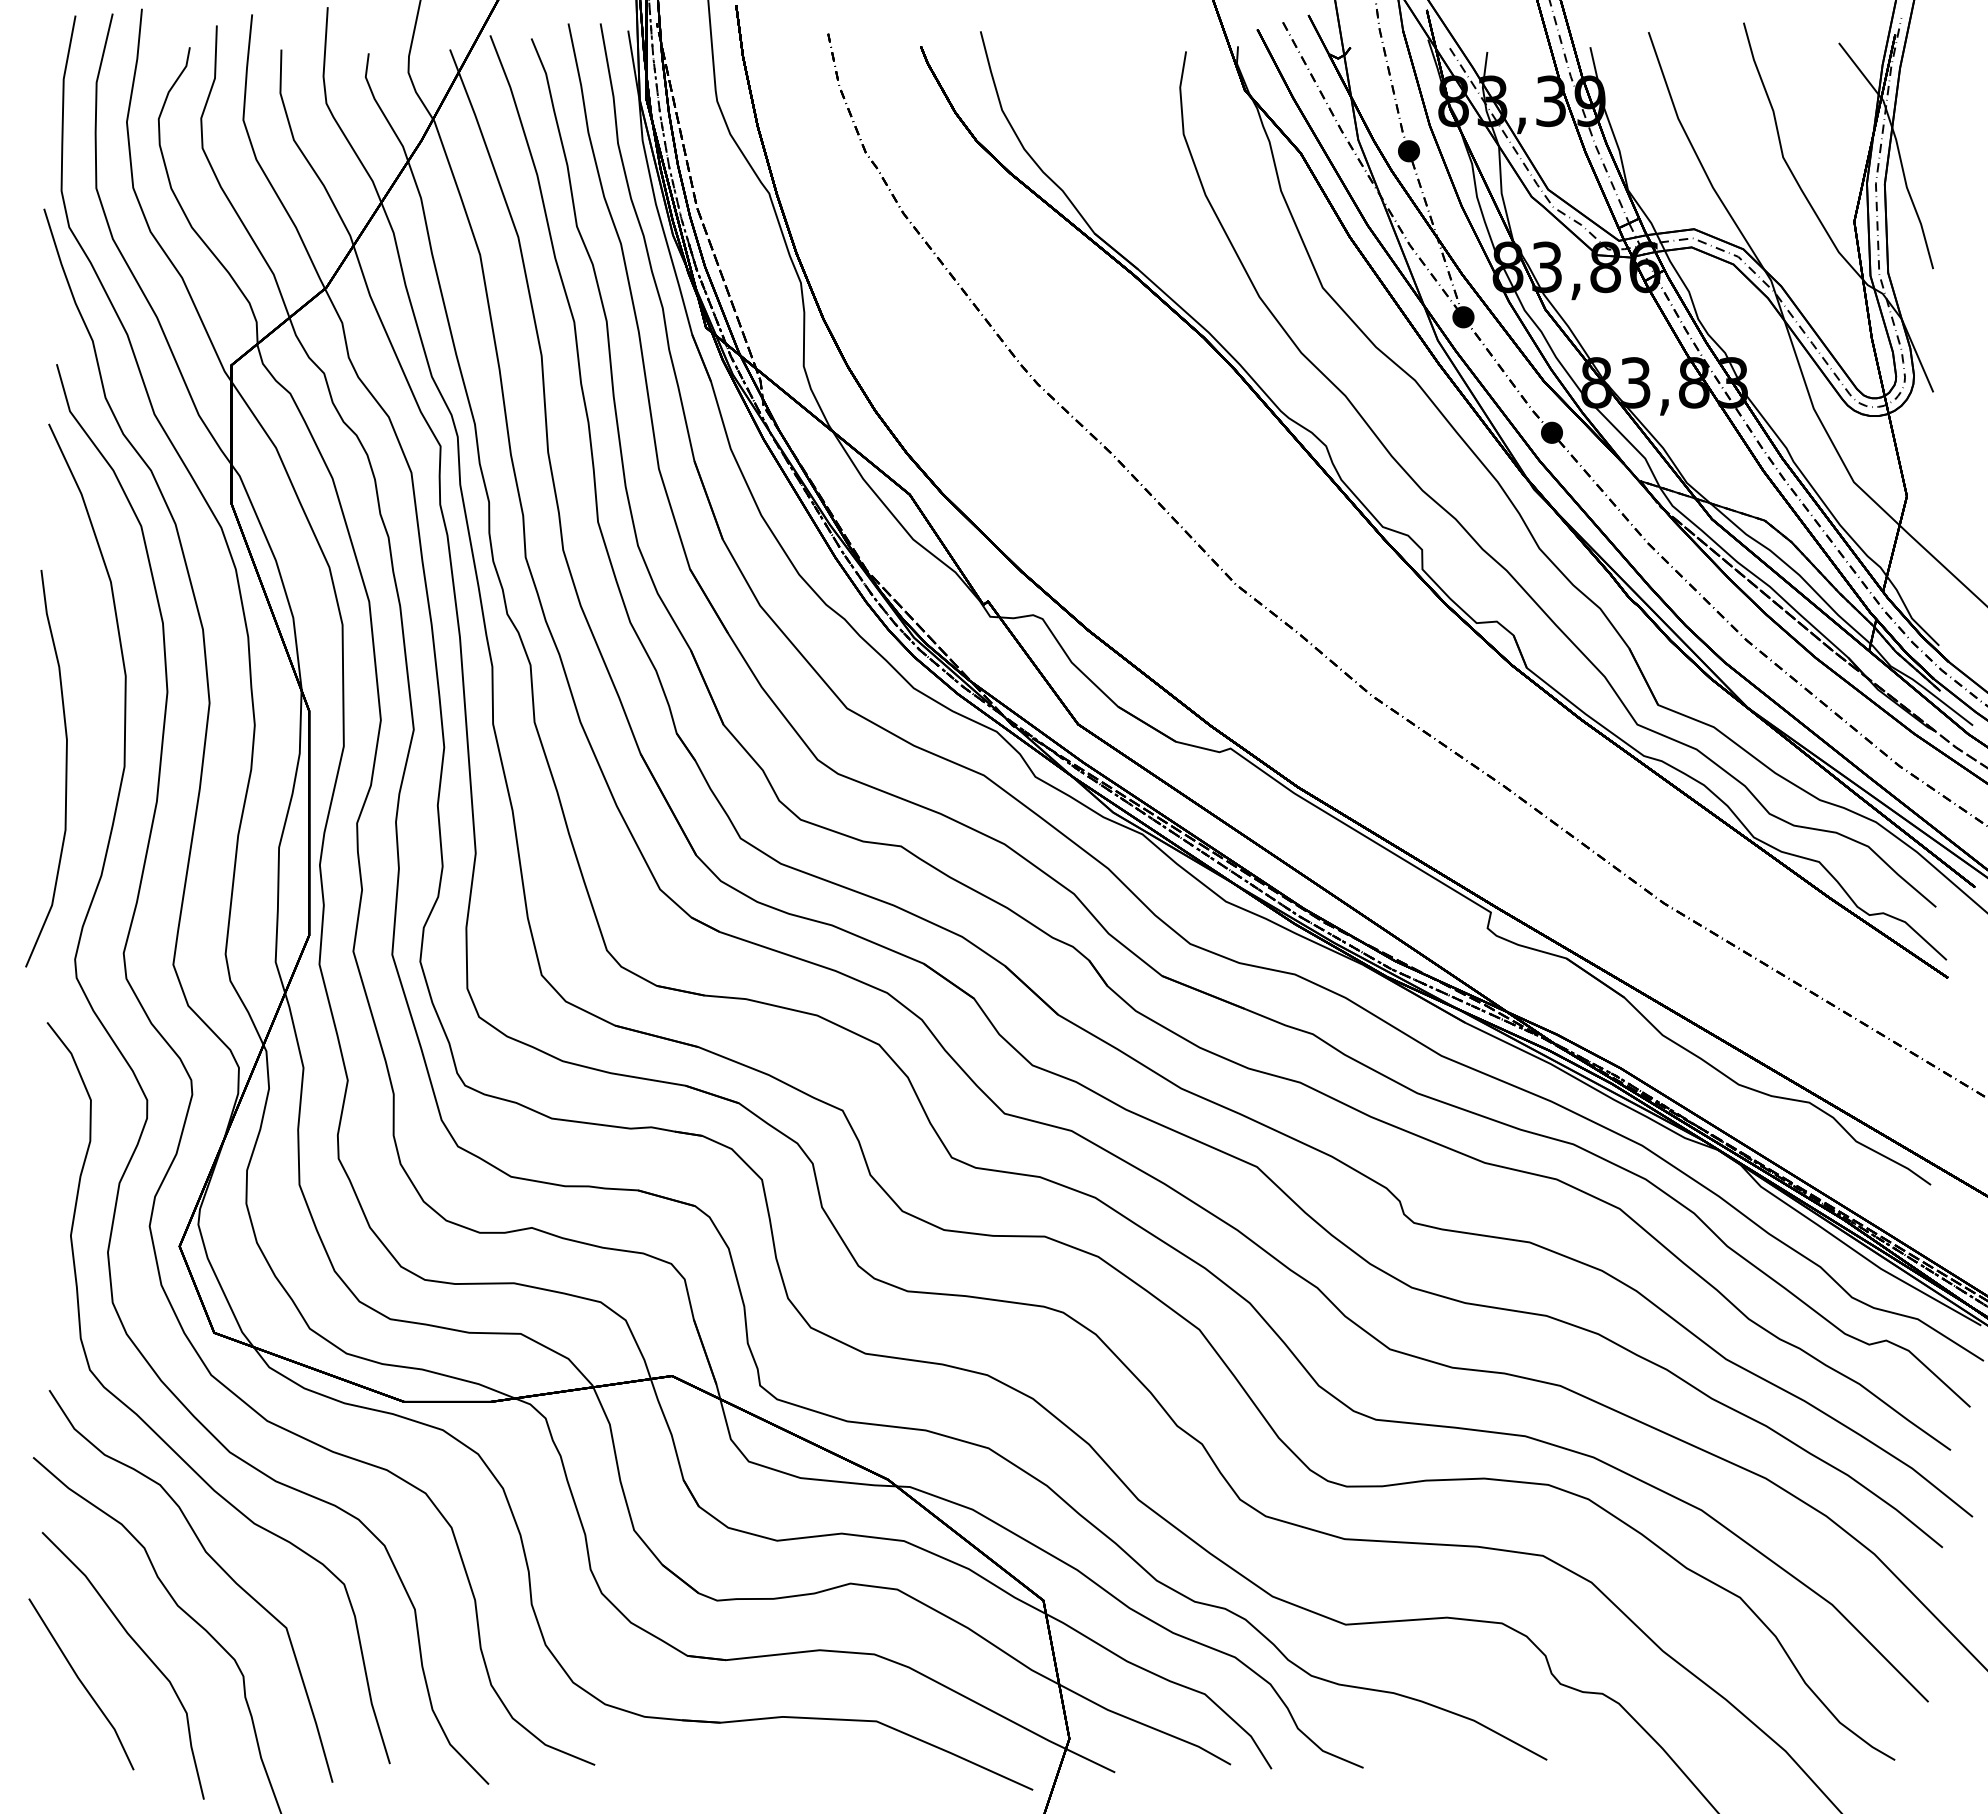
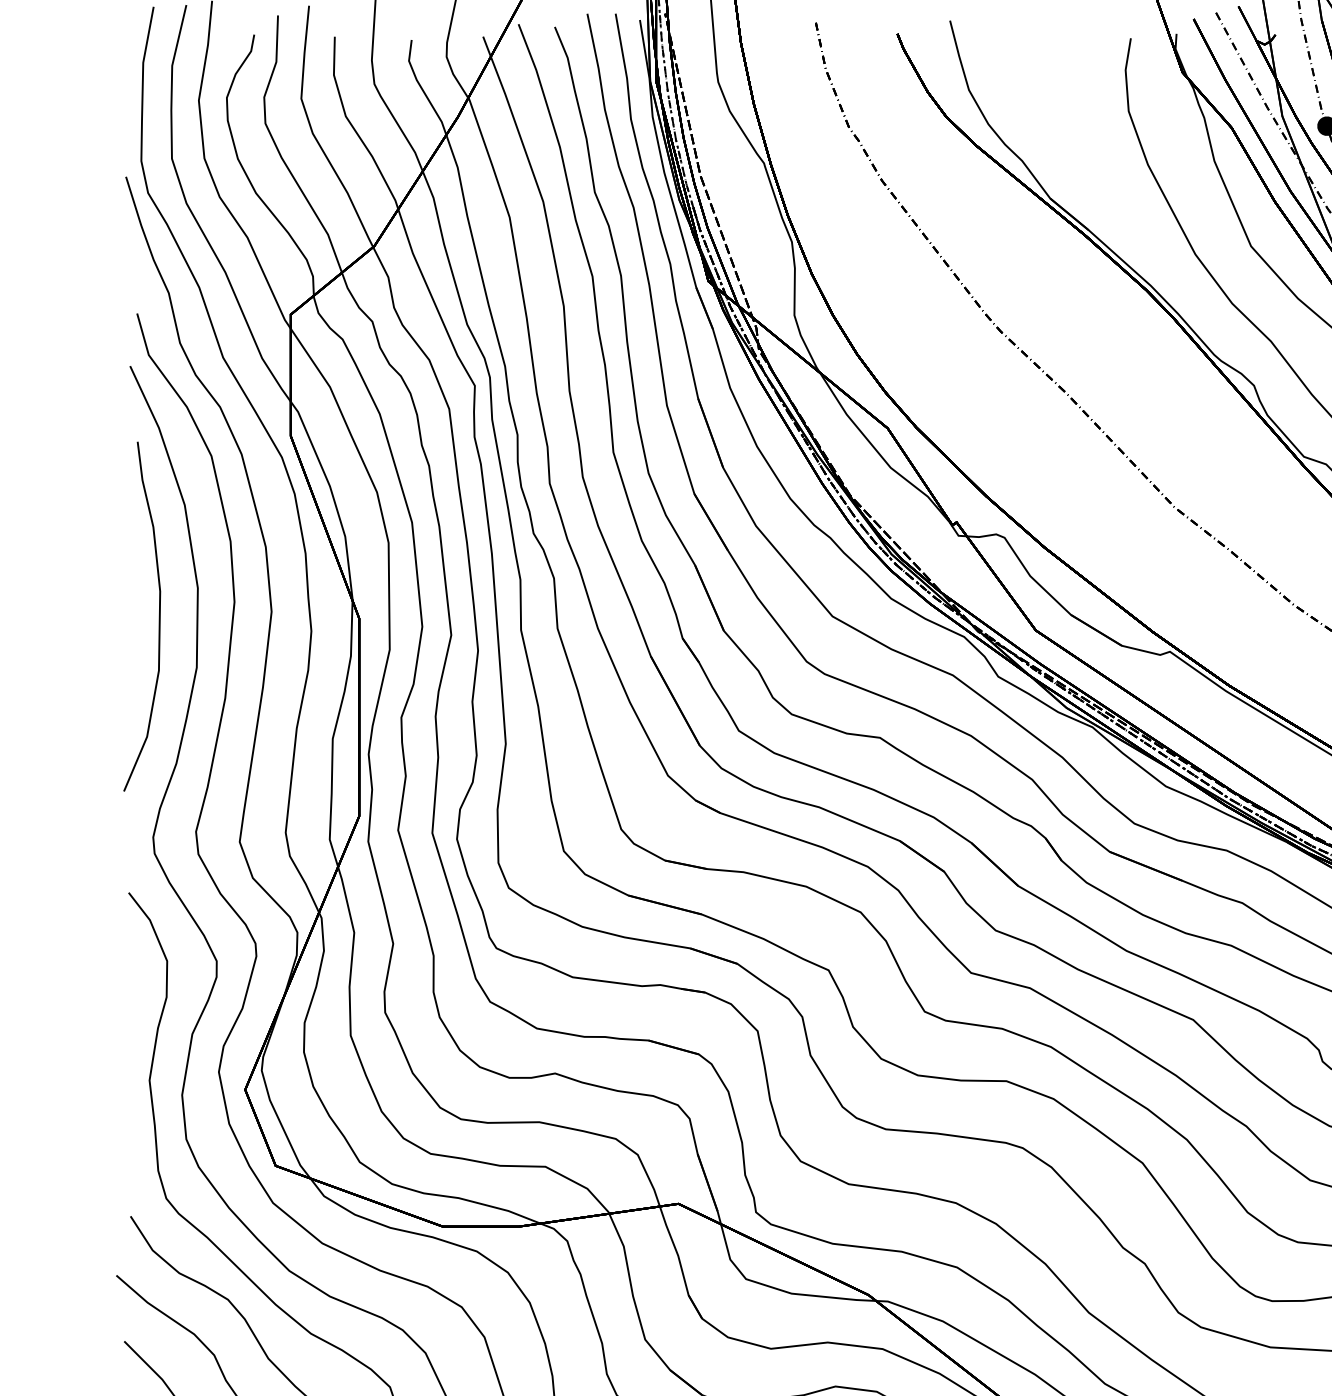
curve: (65, 768) -> (158, 616), moved

